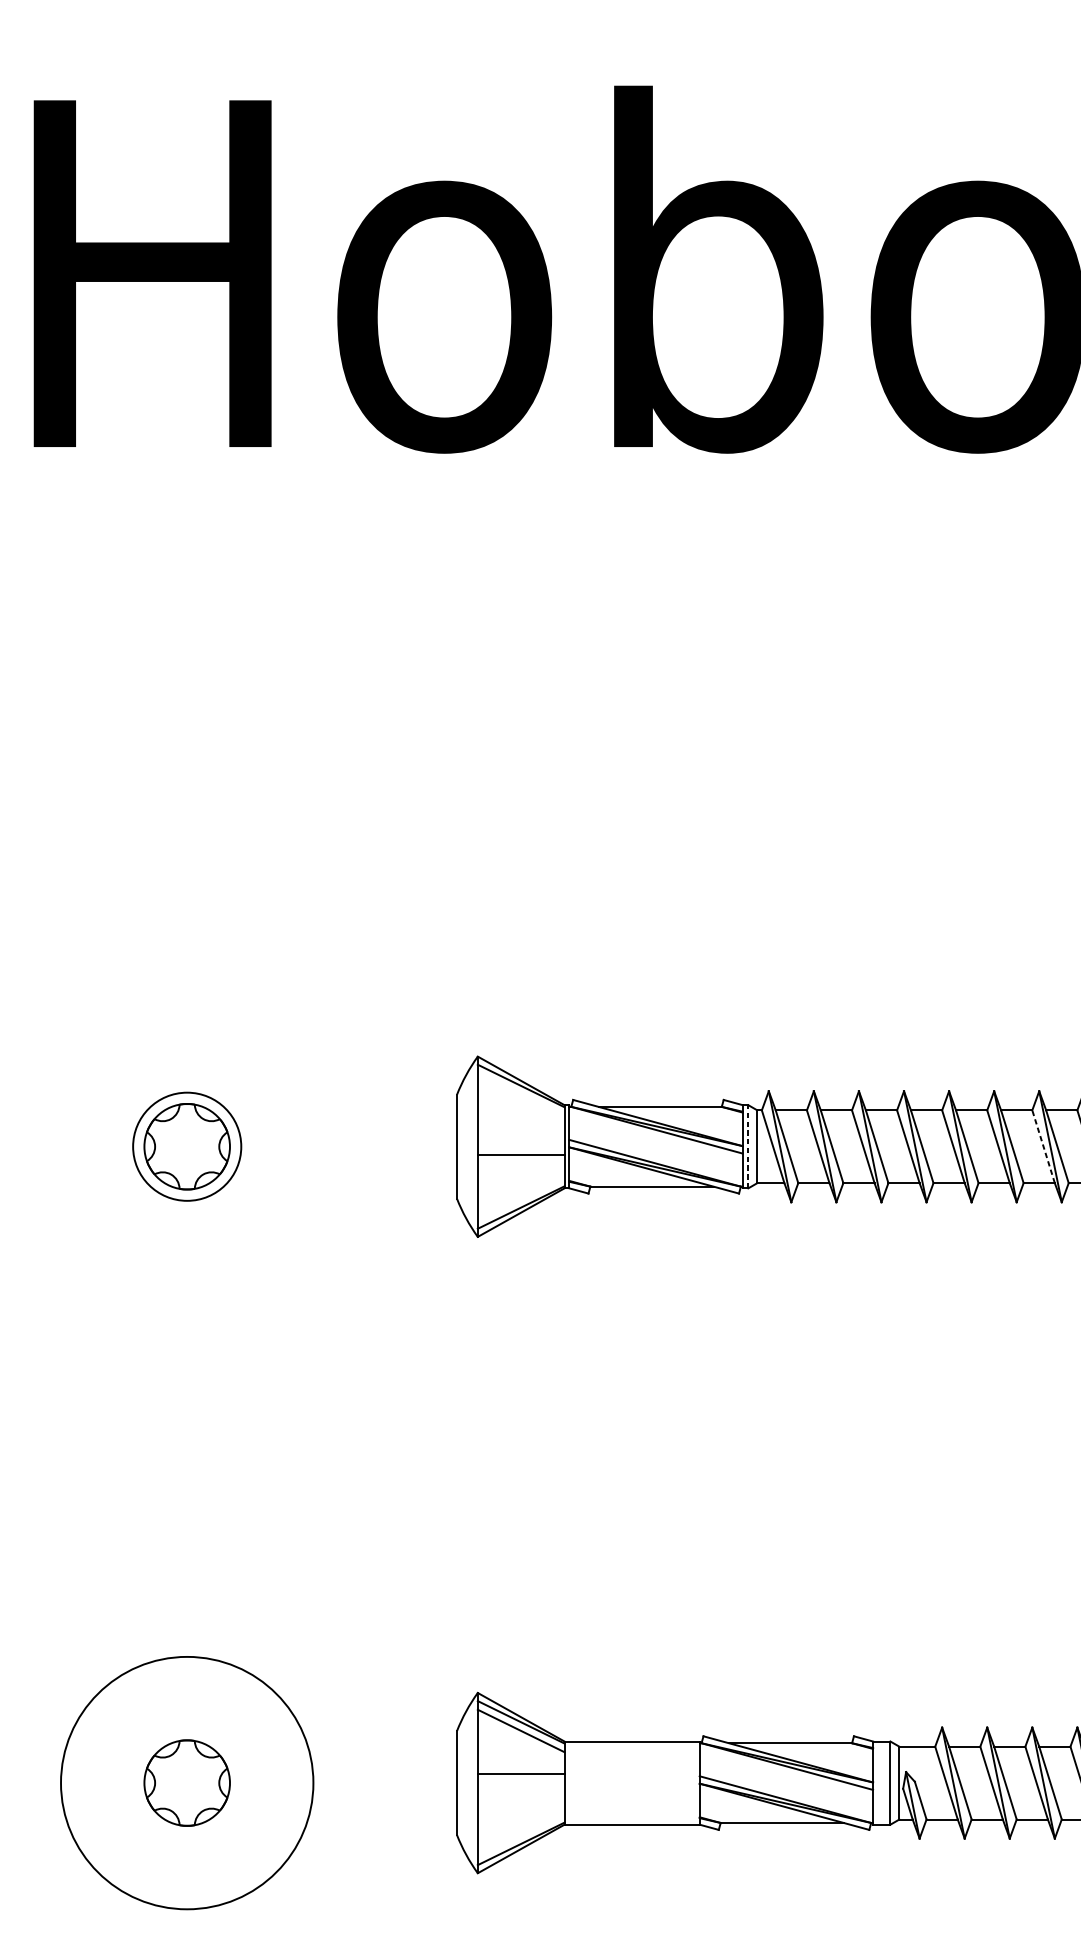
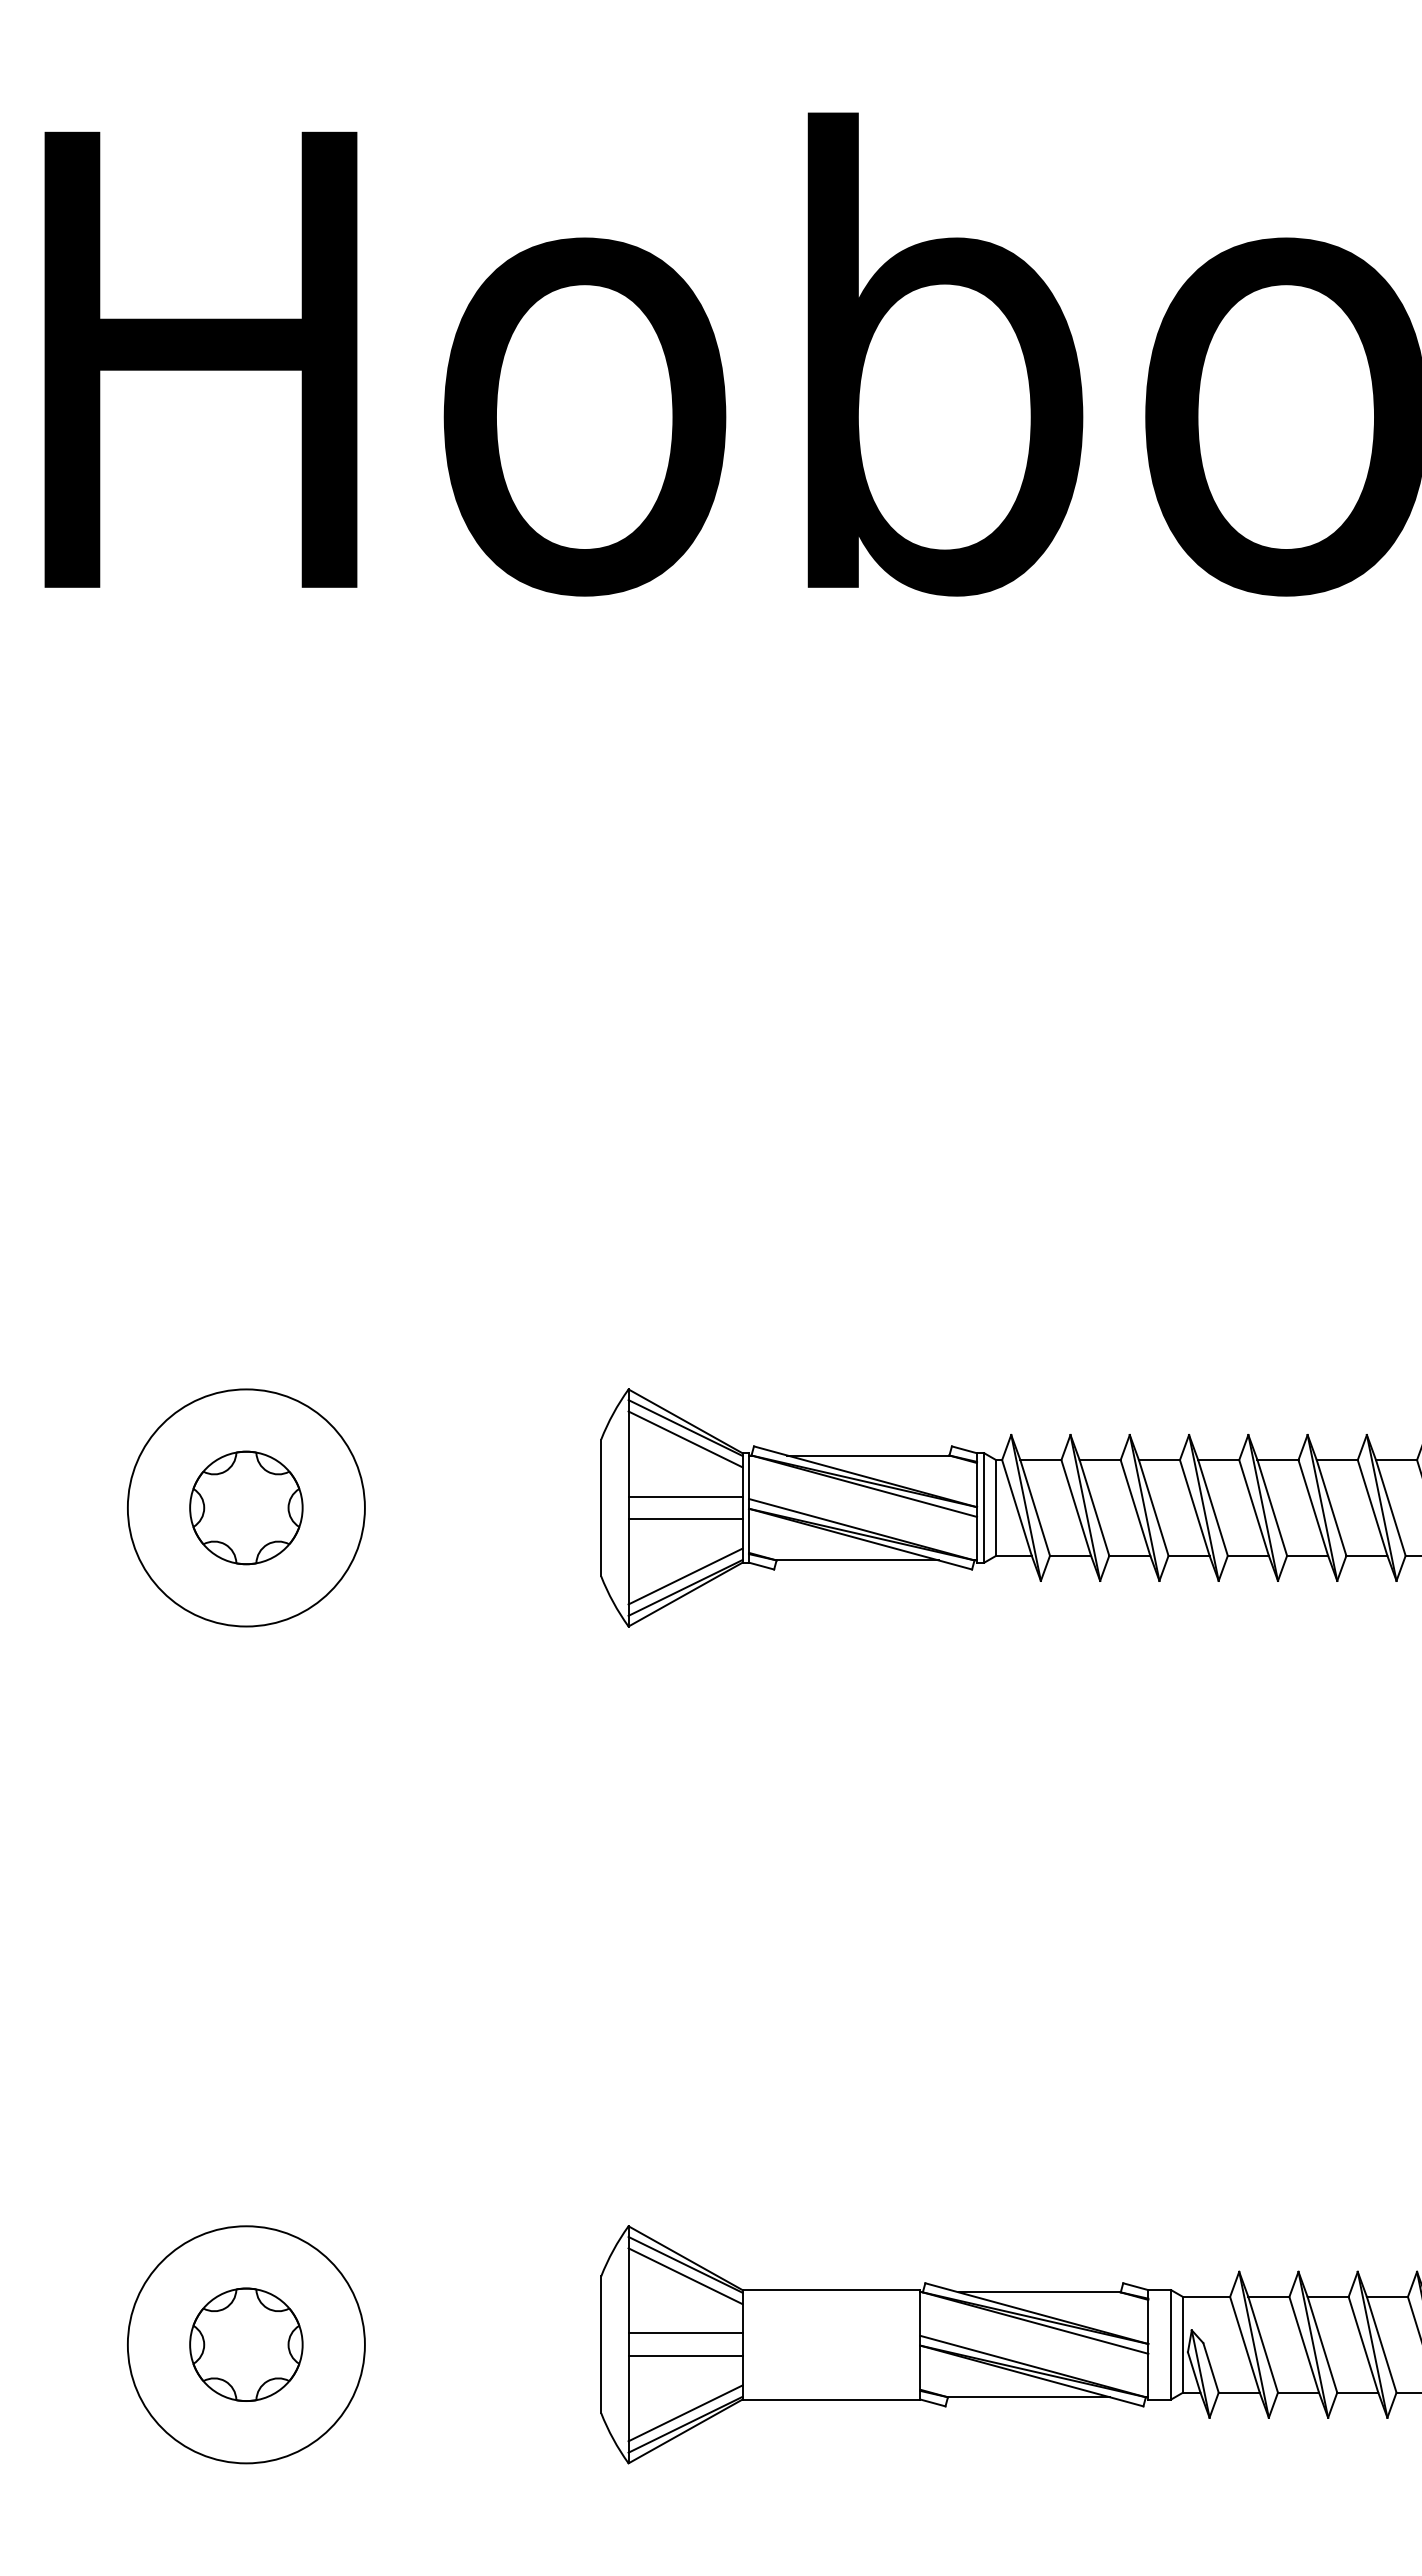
line: (521, 1094) -> (685, 1439), added
line: (521, 1138) -> (685, 1496), added
circle: (186, 1146) -> (245, 1507), size x1.67
line: (748, 1146) -> (984, 1507), dashed -> solid
line: (1043, 1146) -> (1372, 1507), dashed -> solid
line: (521, 1198) -> (685, 1576), added
circle: (186, 1782) -> (245, 2344), size x0.71
line: (521, 1791) -> (685, 2356), added
line: (521, 1835) -> (685, 2413), added

